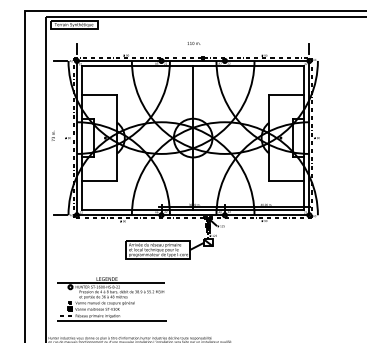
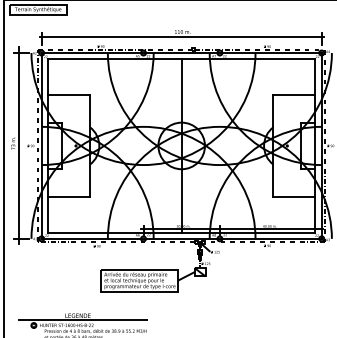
line: (193, 48) -> (182, 38), added
line: (57, 137) -> (18, 145), added

